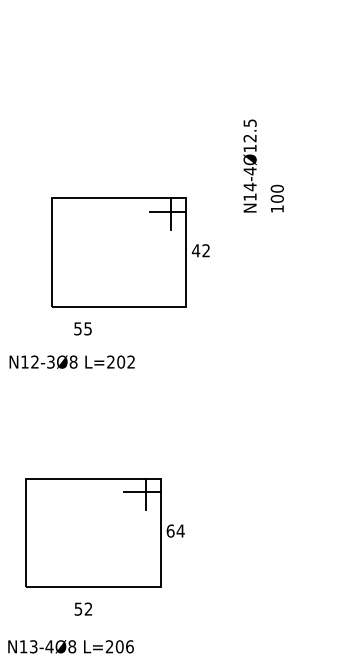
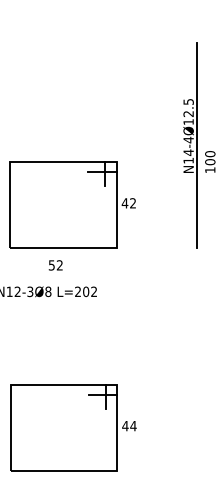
line: (260, 177) -> (196, 145), added
part: (130, 252) -> (72, 204), moved
text: (87, 328) -> (59, 265), 55 -> 52
text: (170, 530) -> (125, 425), 64 -> 44

